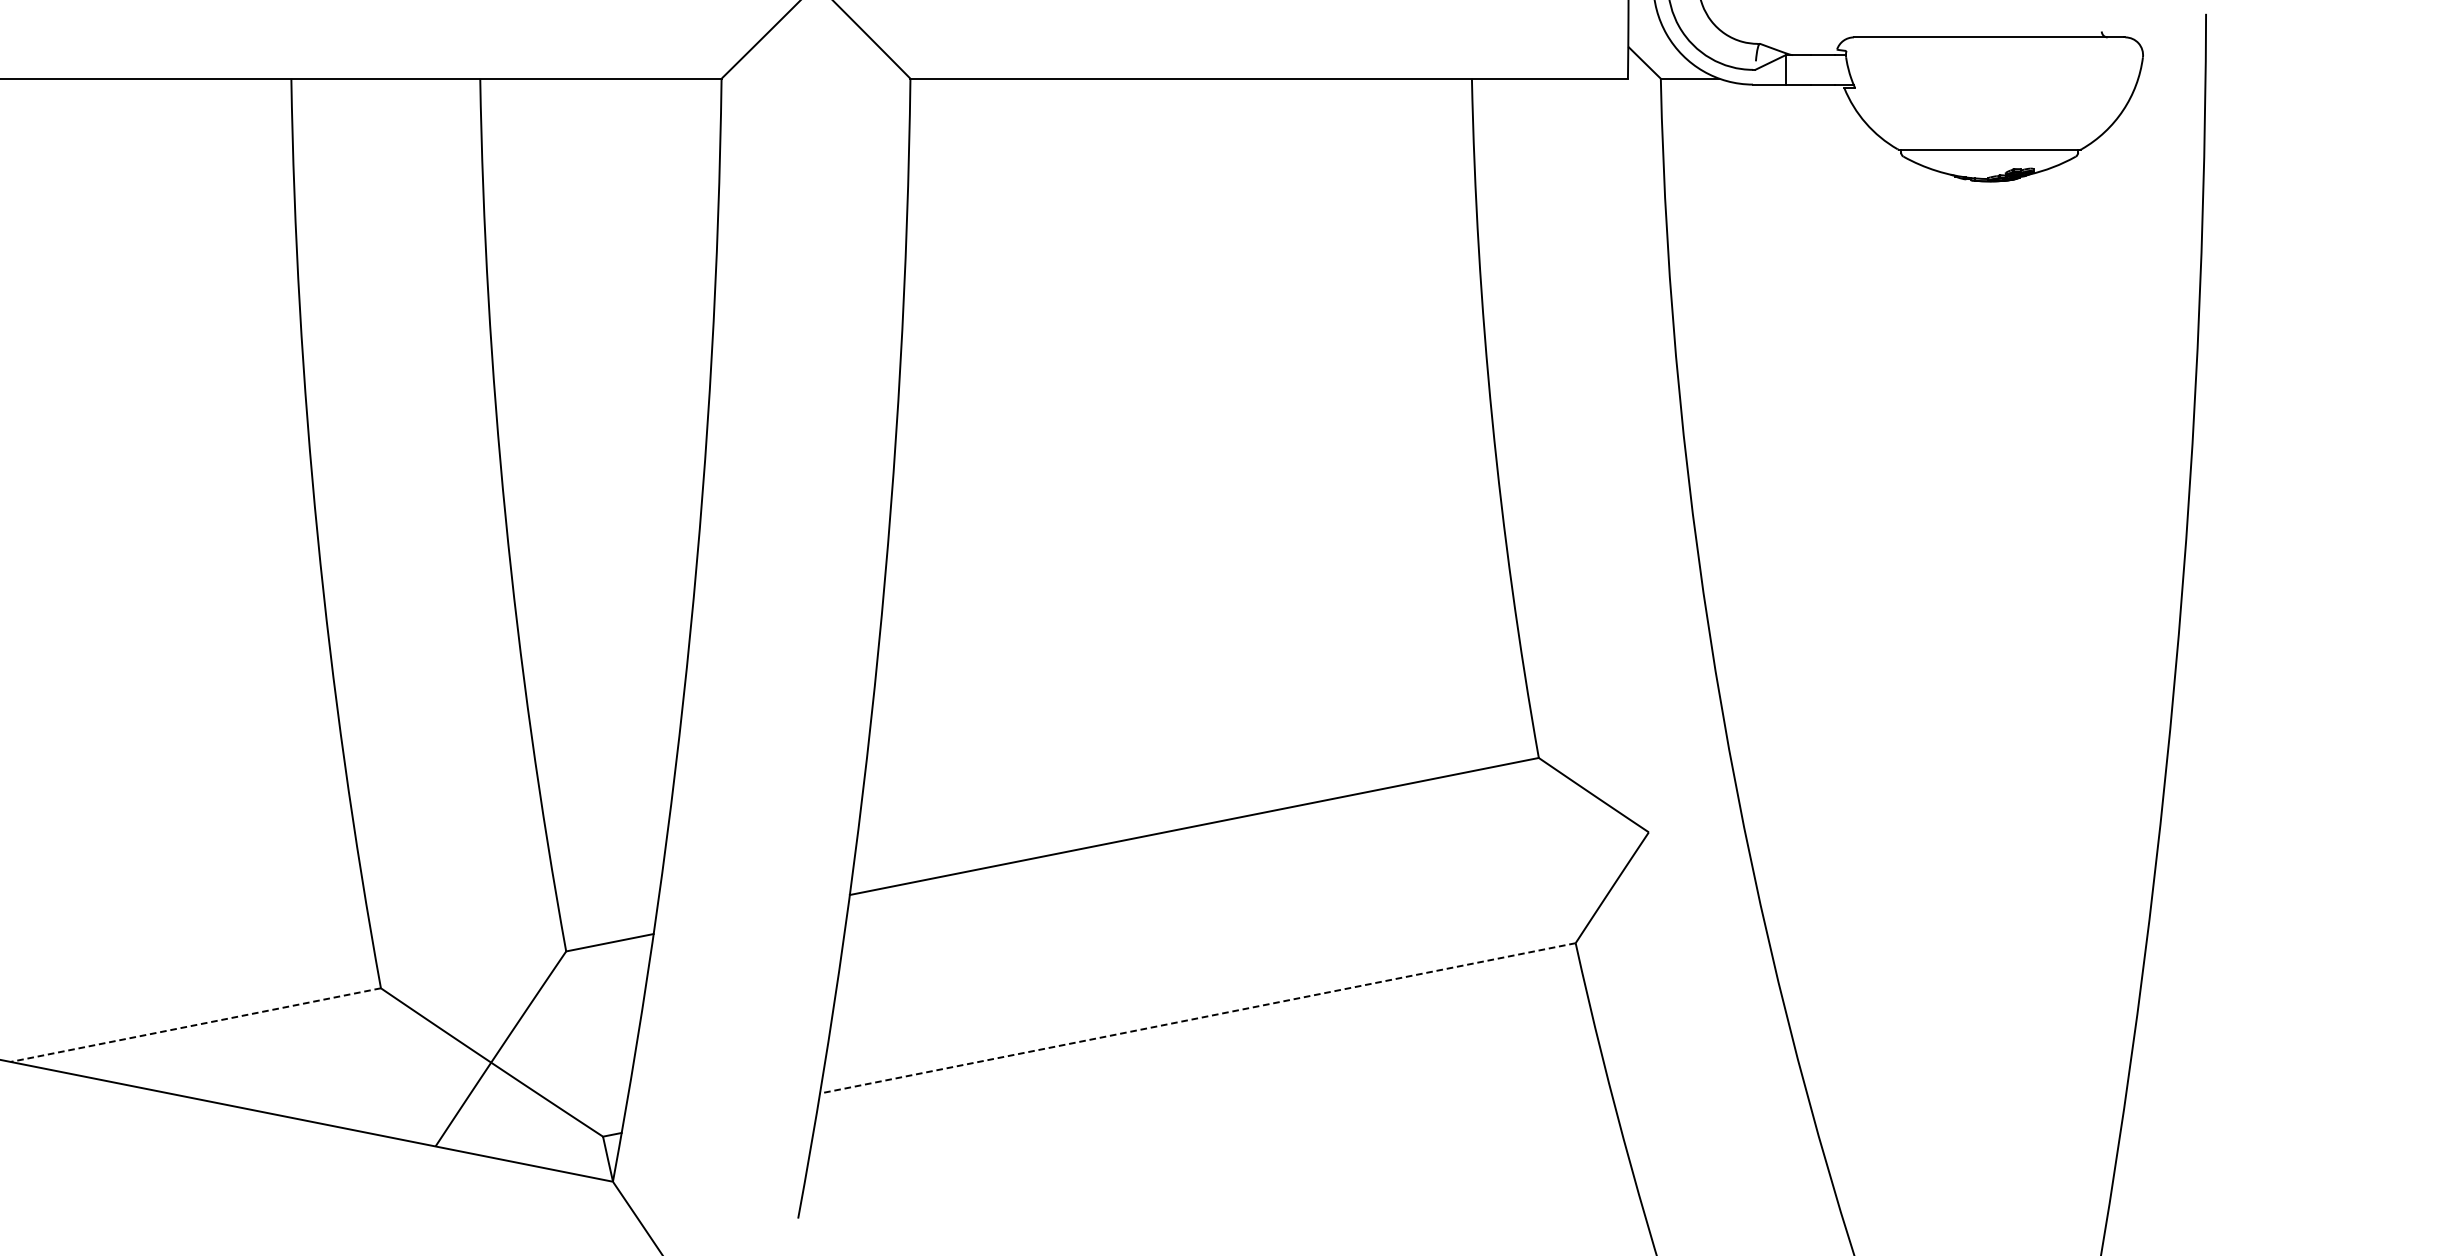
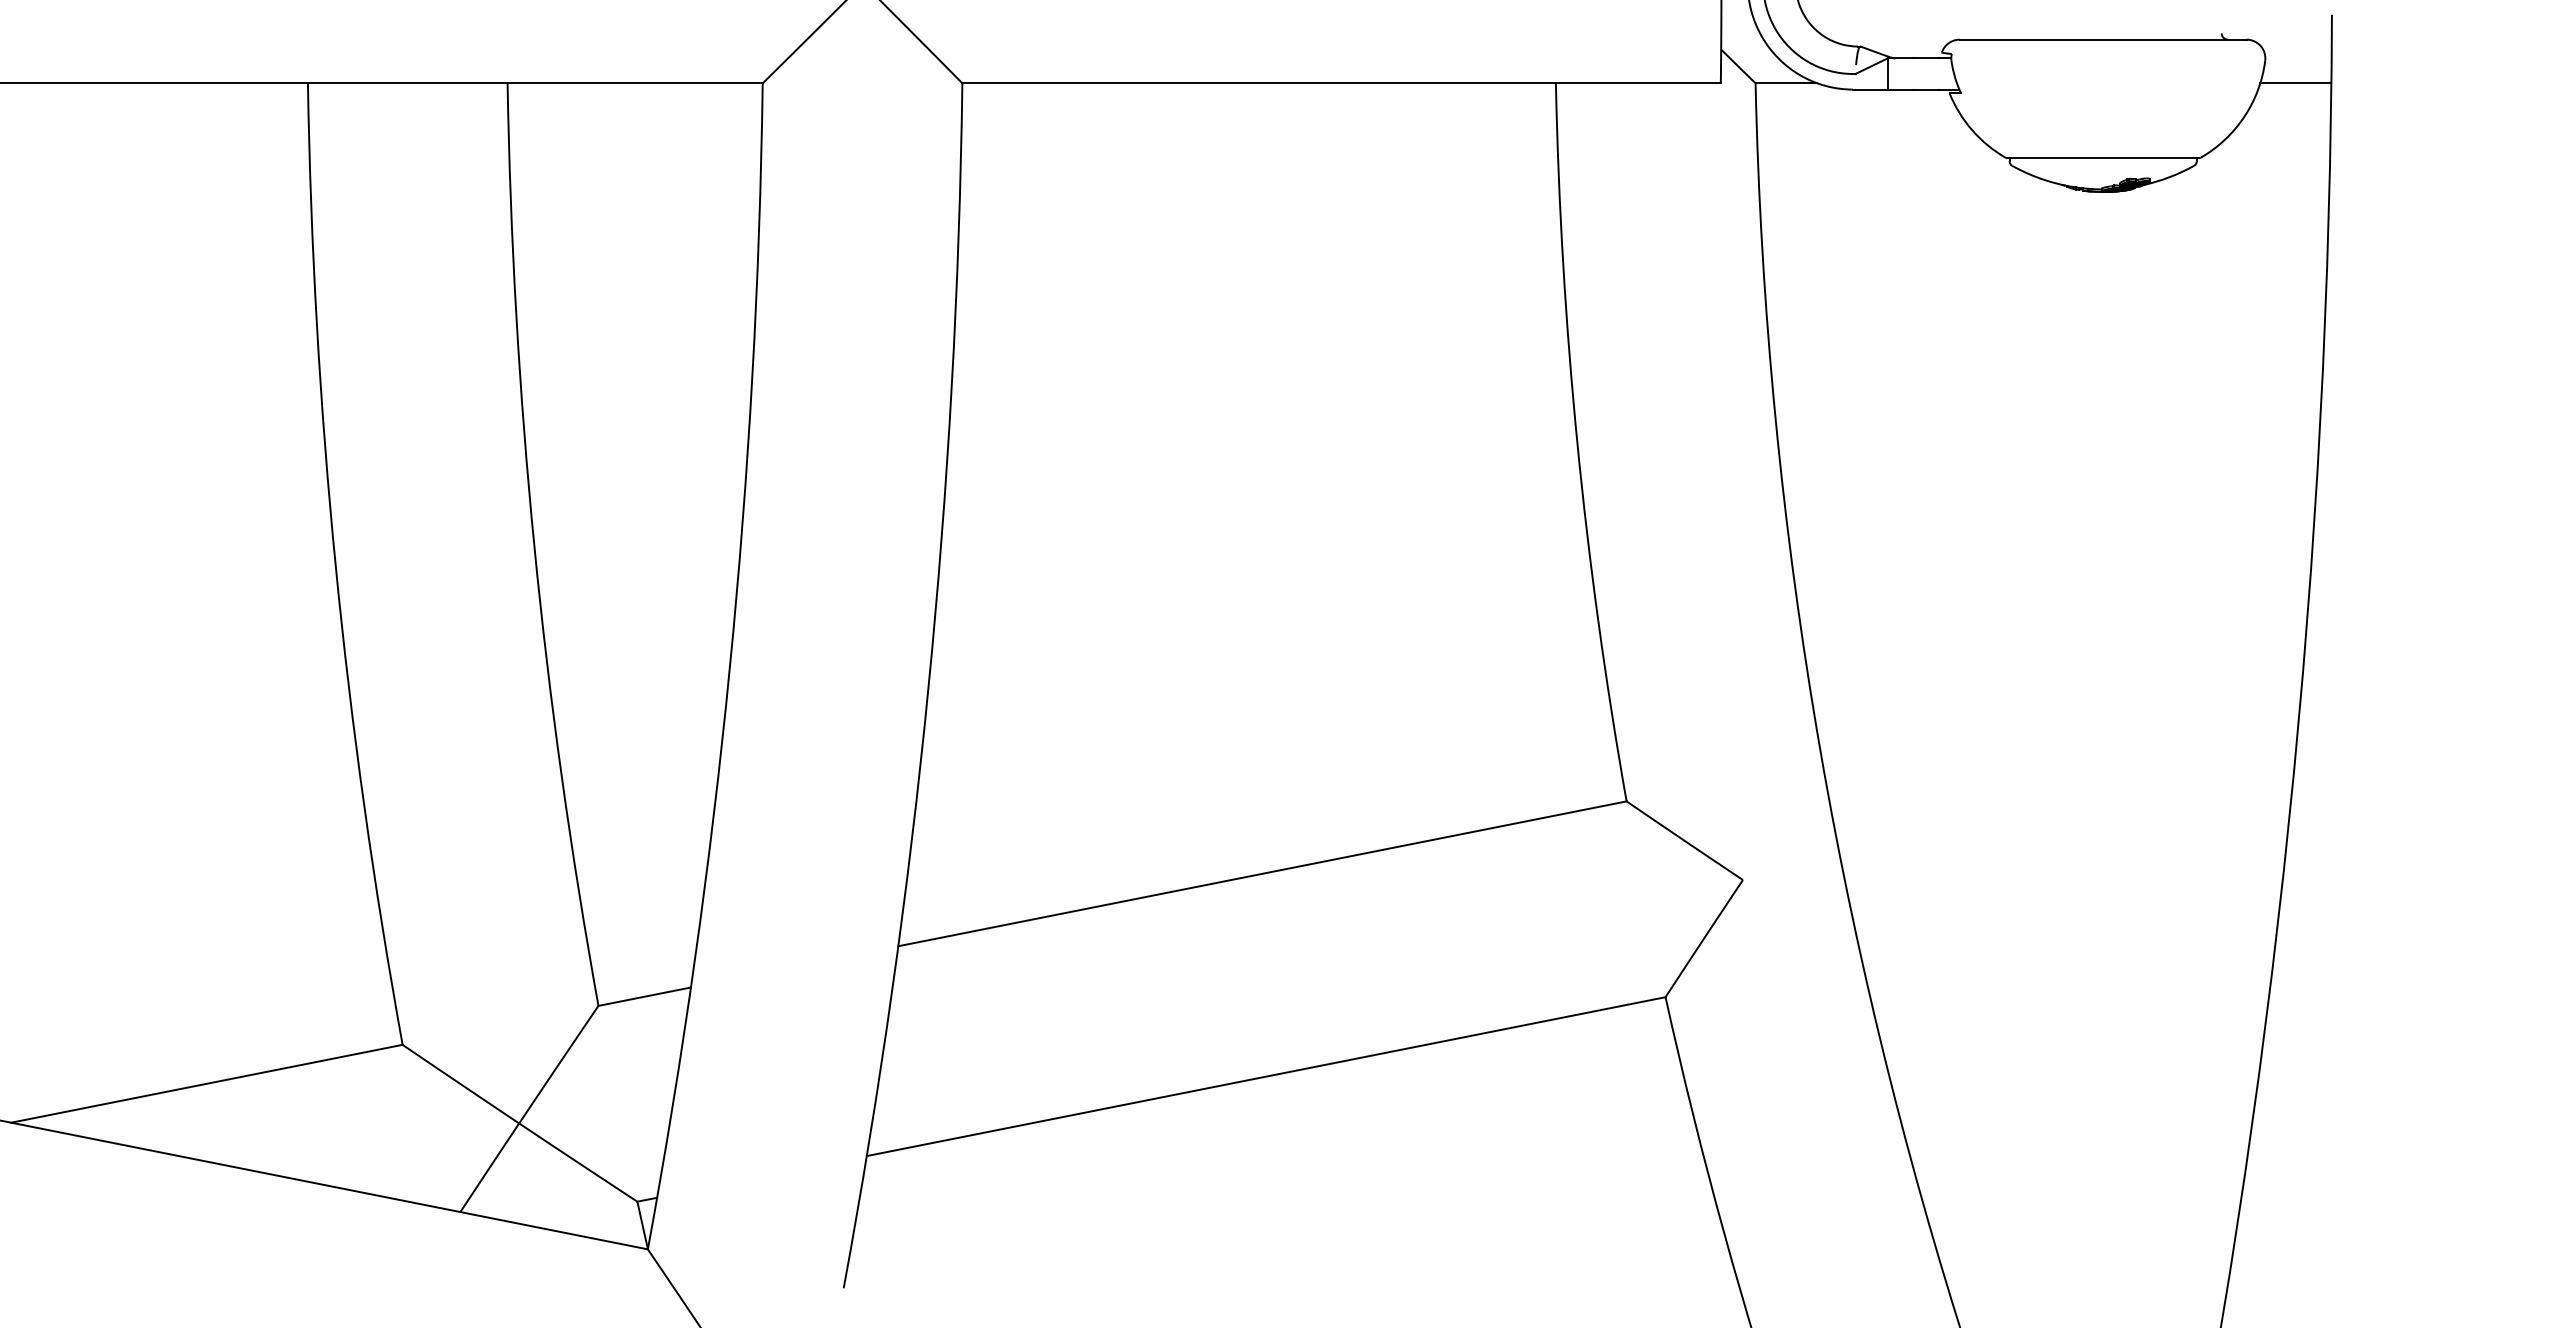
line: (2171, 78) -> (2295, 83), added
line: (1197, 1018) -> (1265, 1076), dashed -> solid
line: (195, 1024) -> (206, 1083), dashed -> solid

